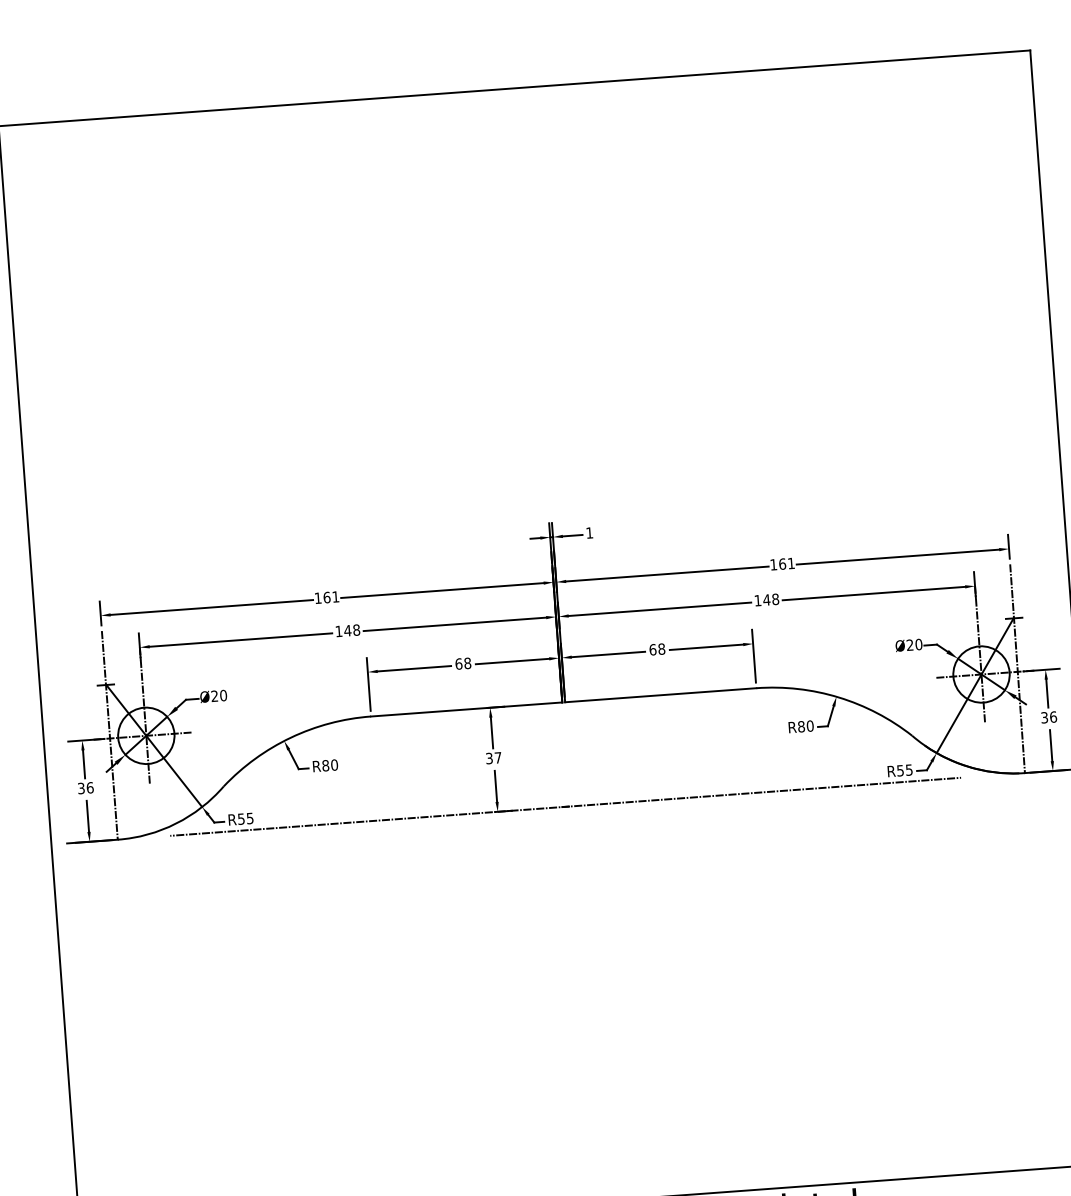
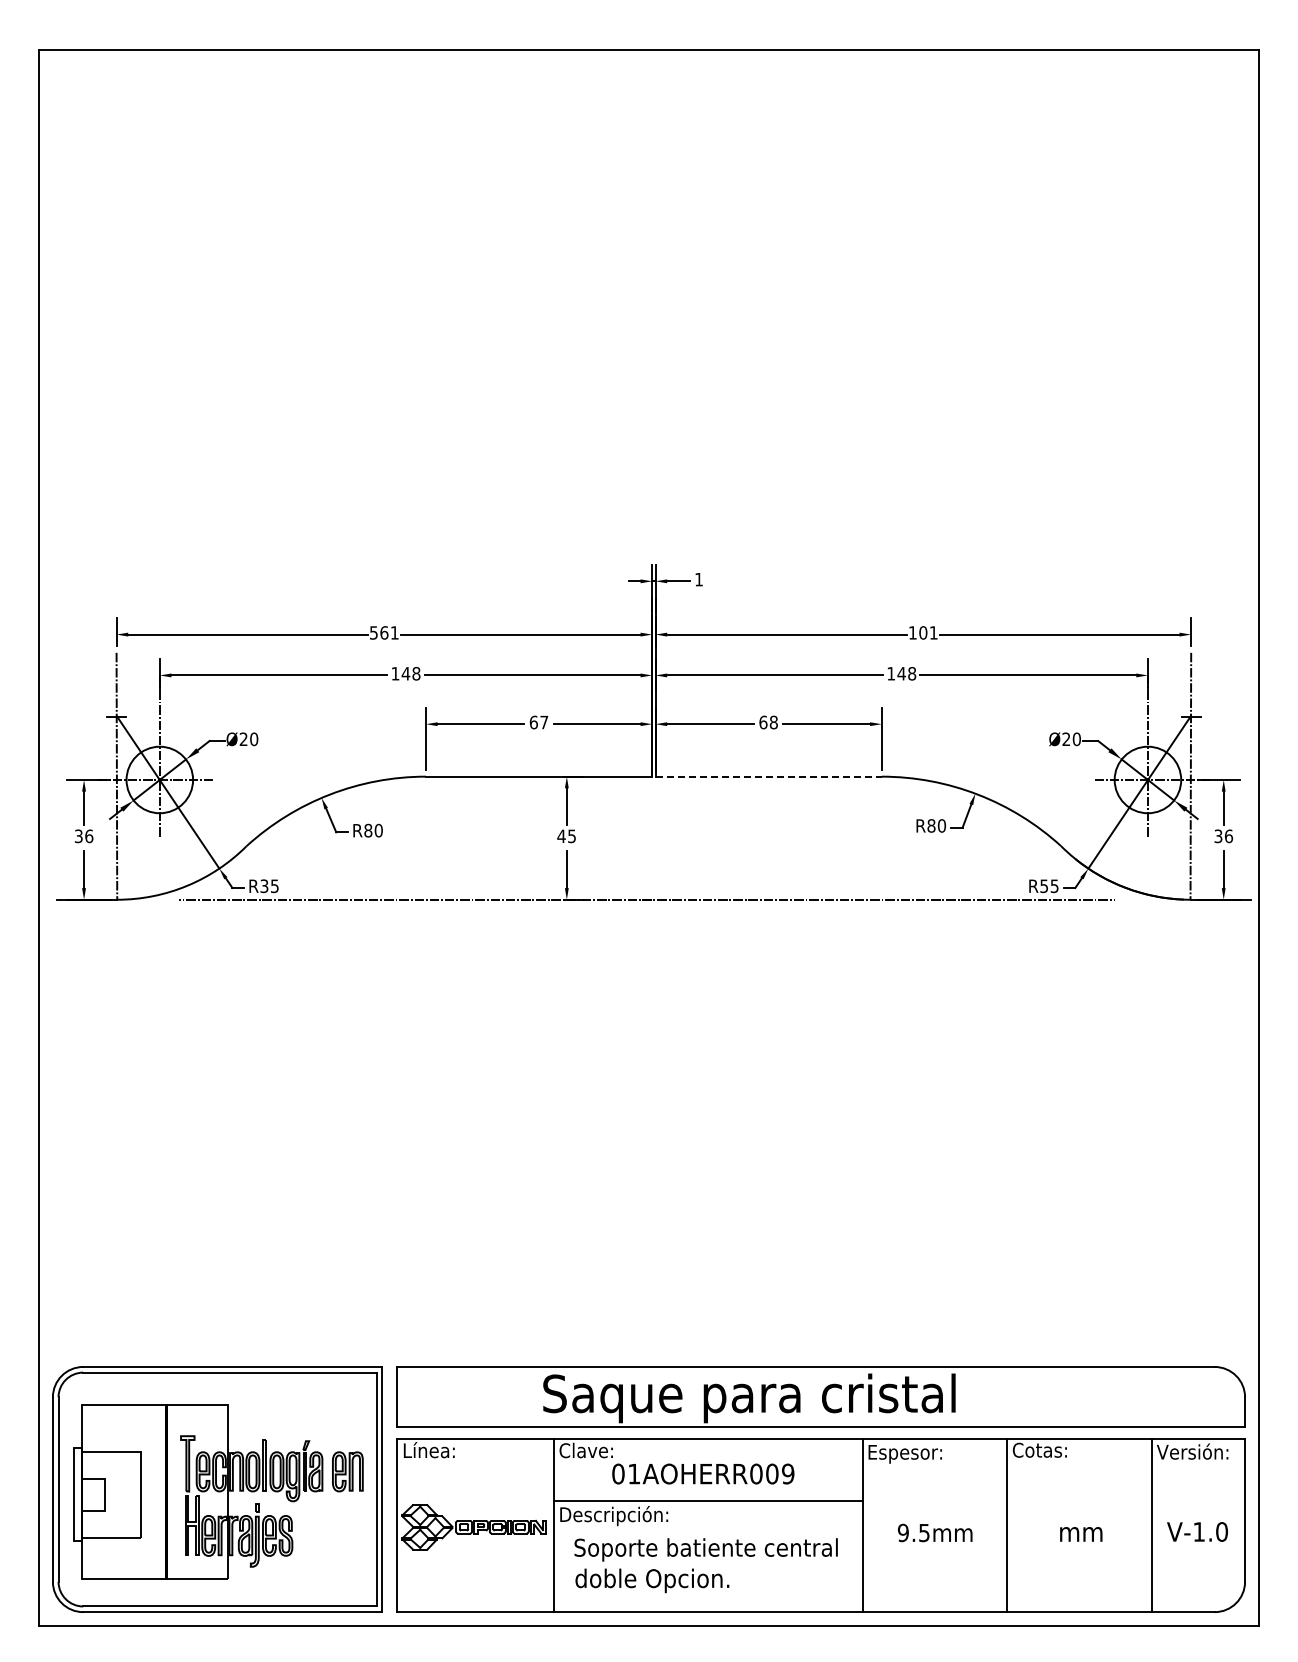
text: (782, 563) -> (923, 632), 161 -> 101
text: (317, 597) -> (373, 632), 161 -> 561
text: (467, 663) -> (544, 722), 68 -> 67
line: (661, 695) -> (769, 776), solid -> dashed
text: (493, 758) -> (566, 836), 37 -> 45
text: (241, 818) -> (264, 885), R55 -> R35

